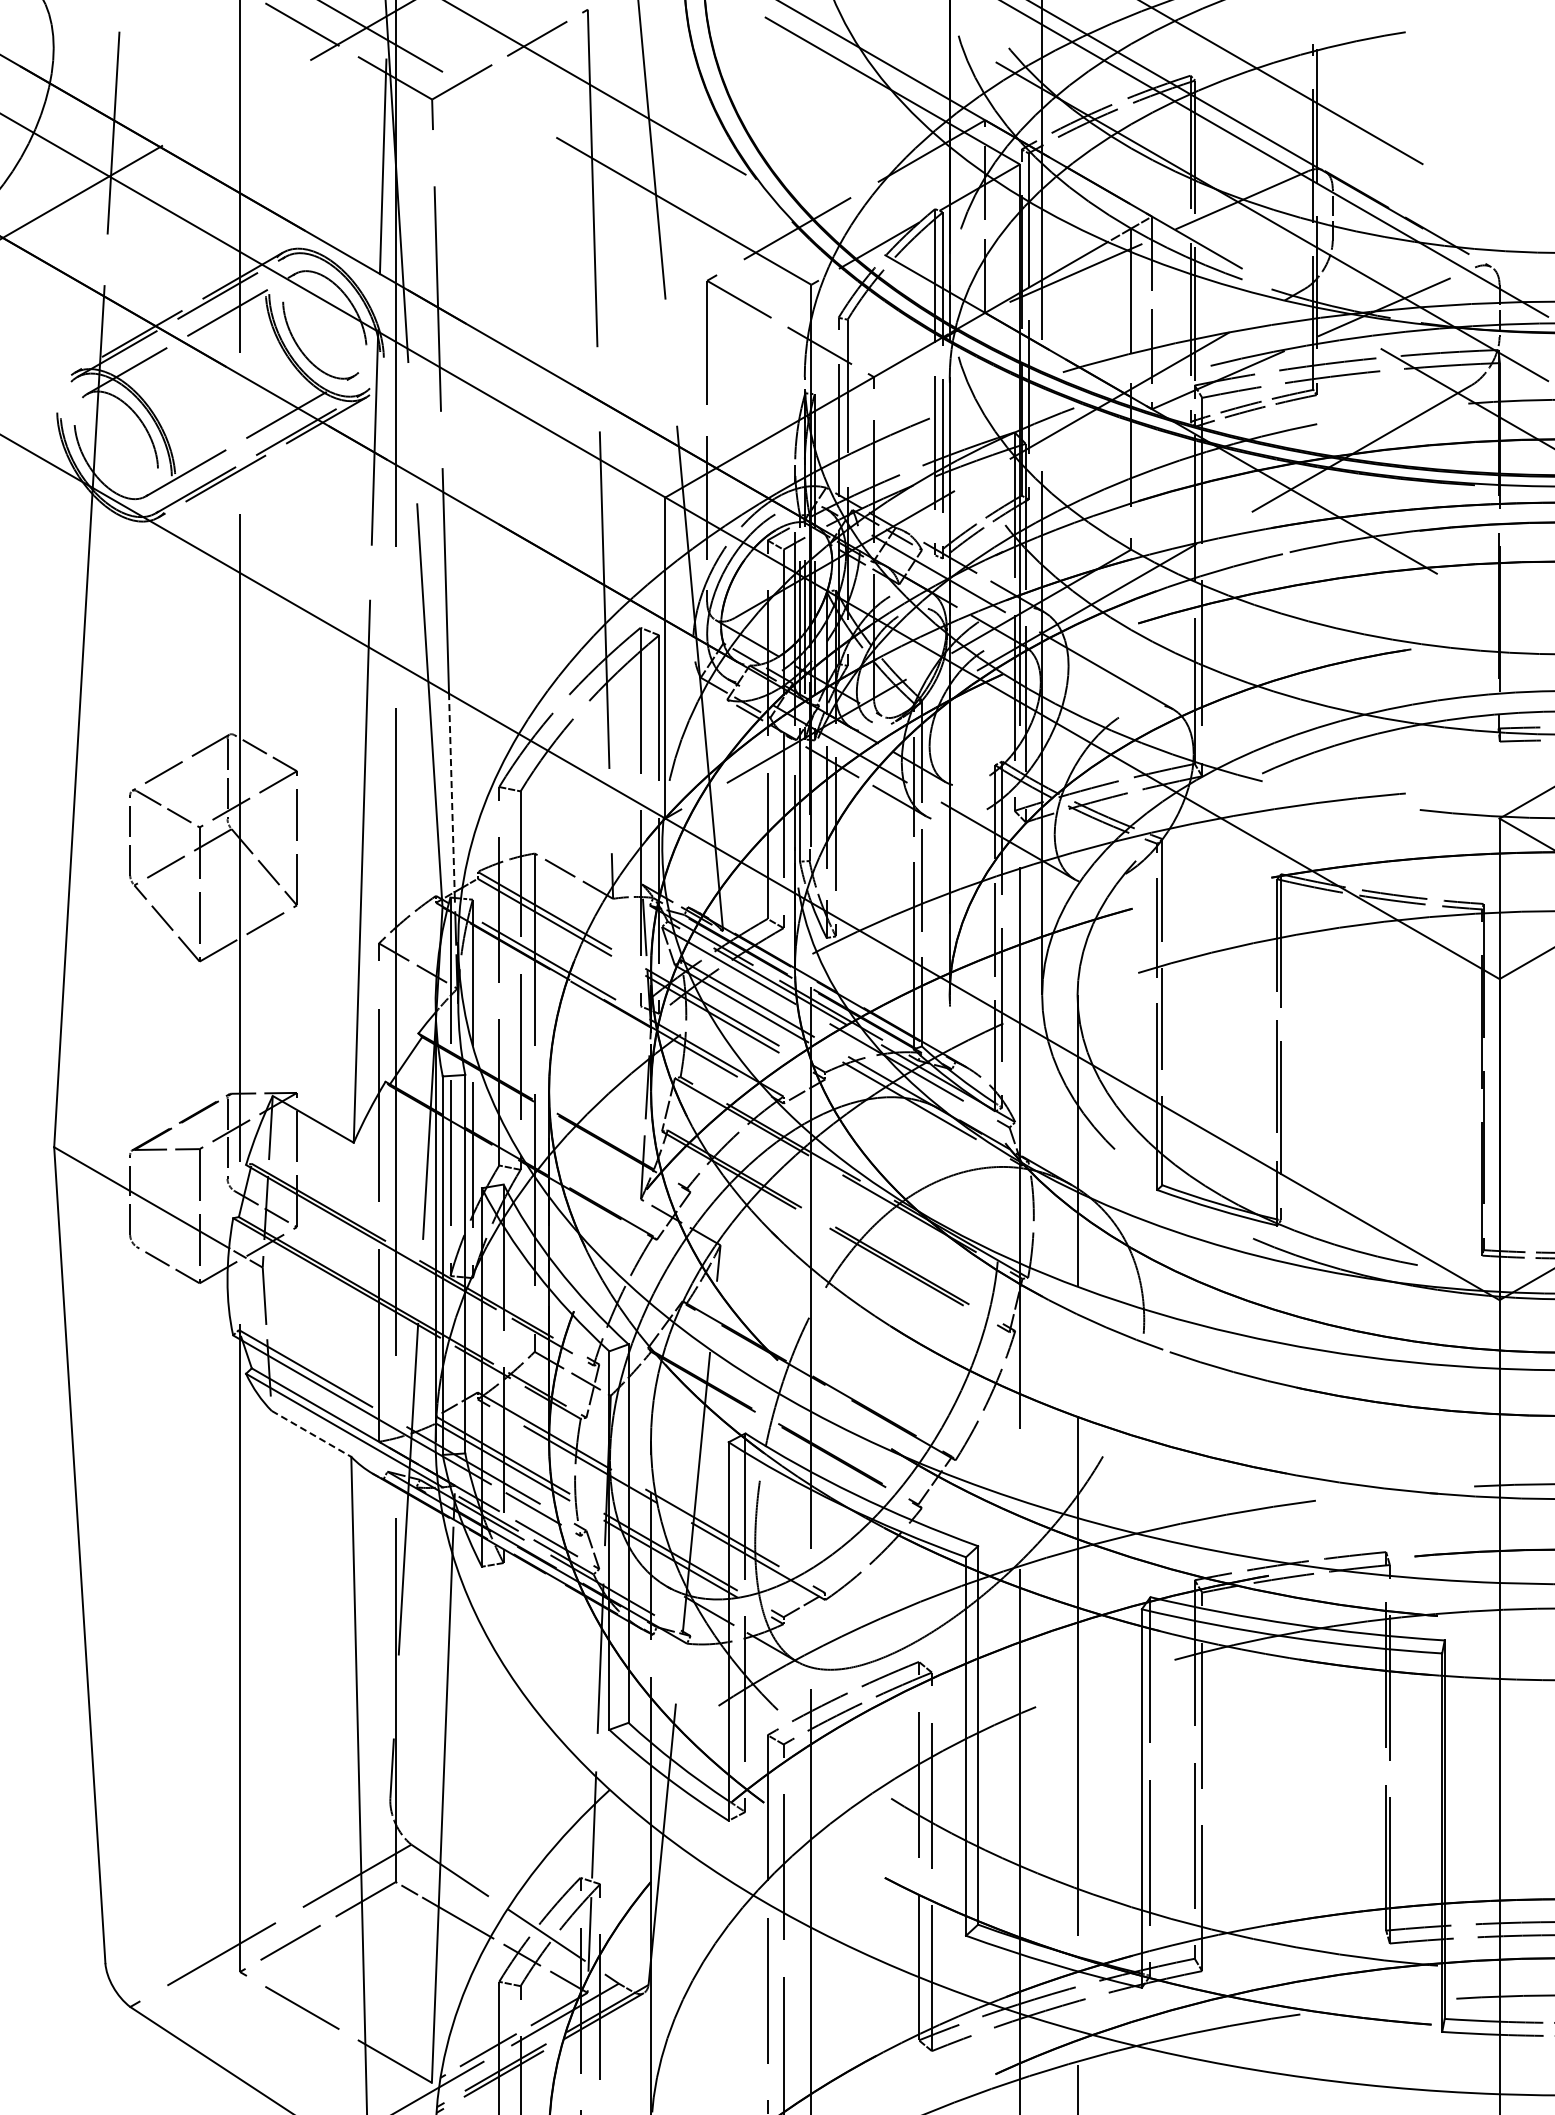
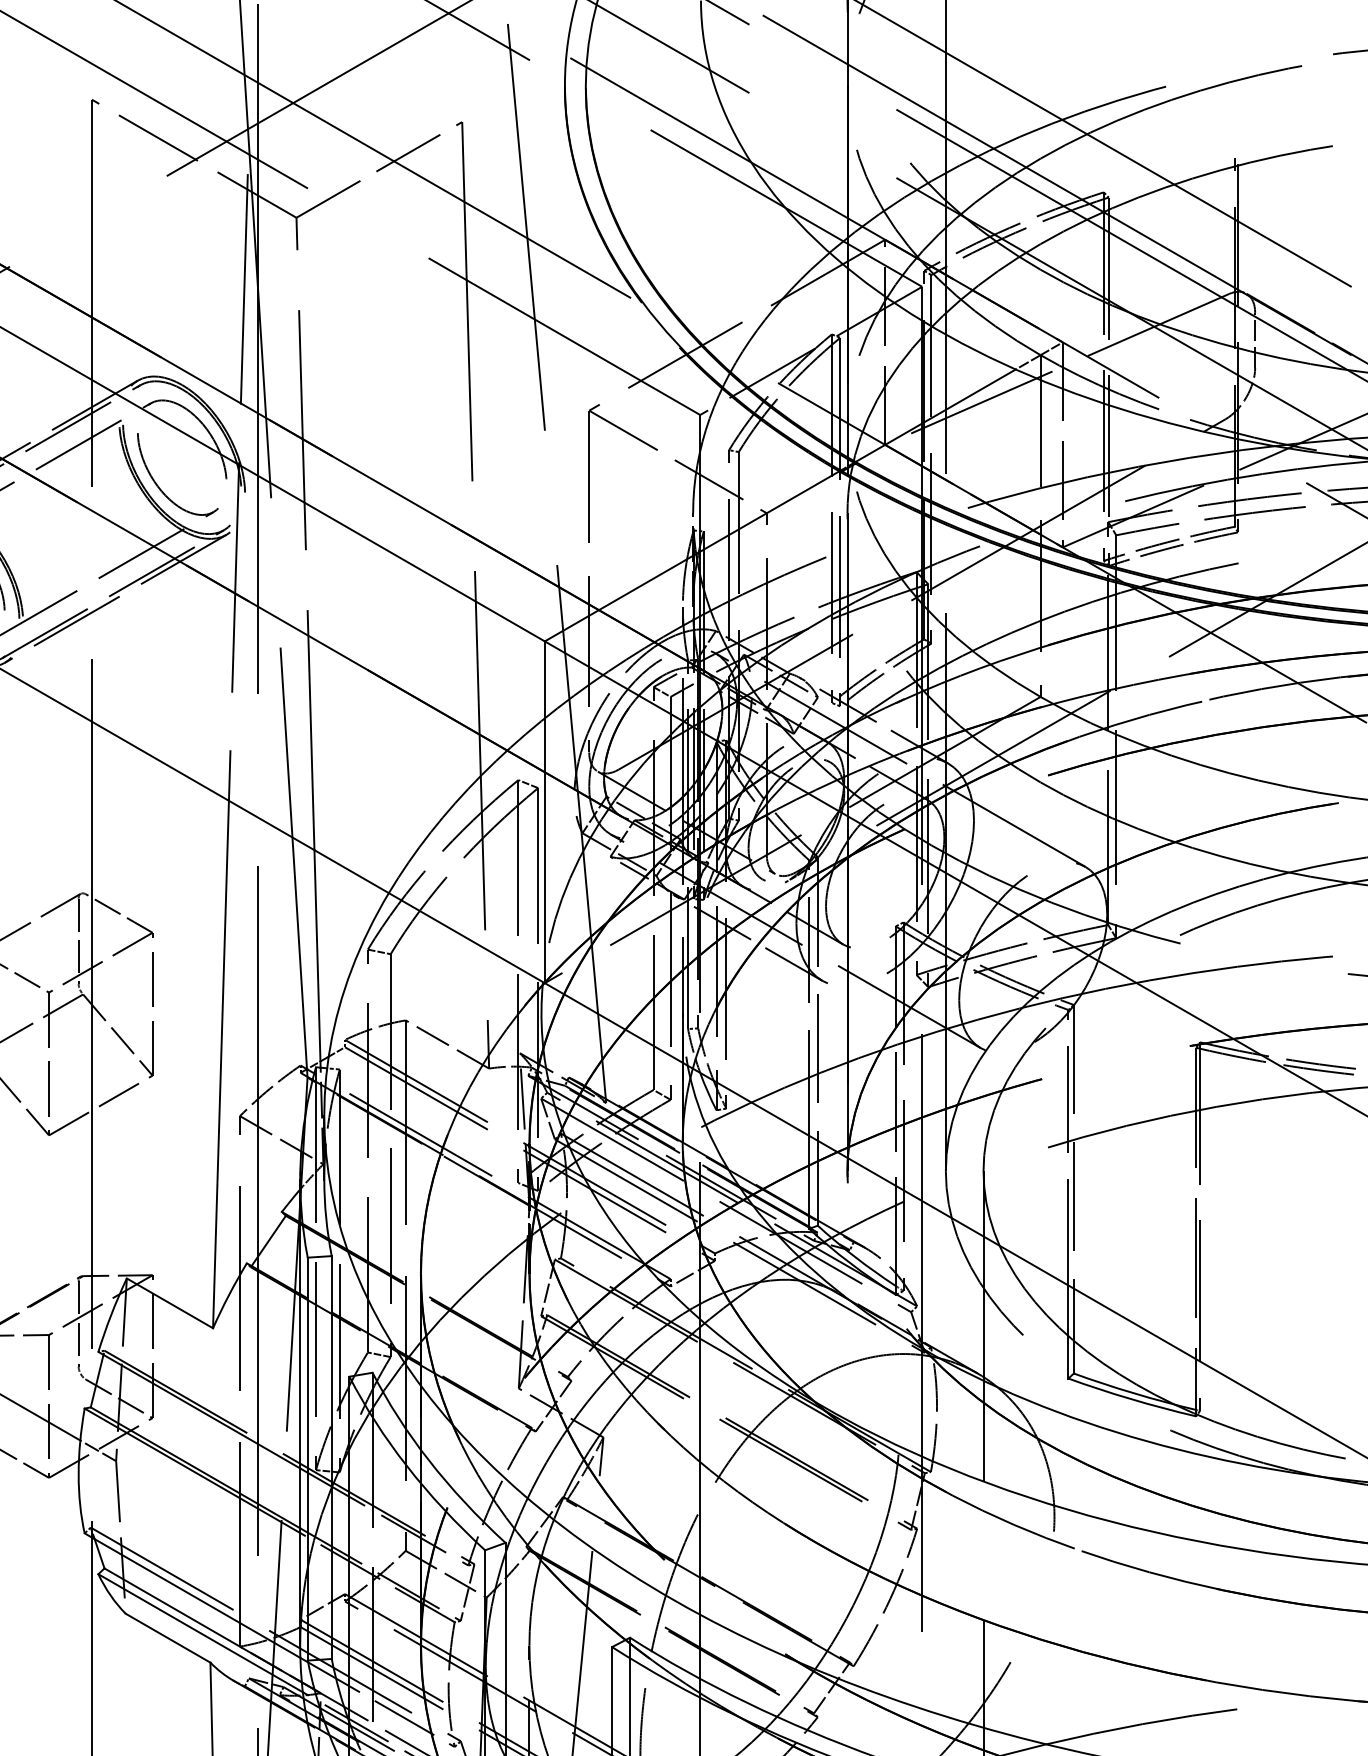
line: (451, 795) -> (317, 958), dashed -> solid
line: (311, 1433) -> (168, 1637), dashed -> solid

